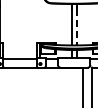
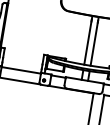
line: (76, 27) -> (93, 44), dashed -> solid

